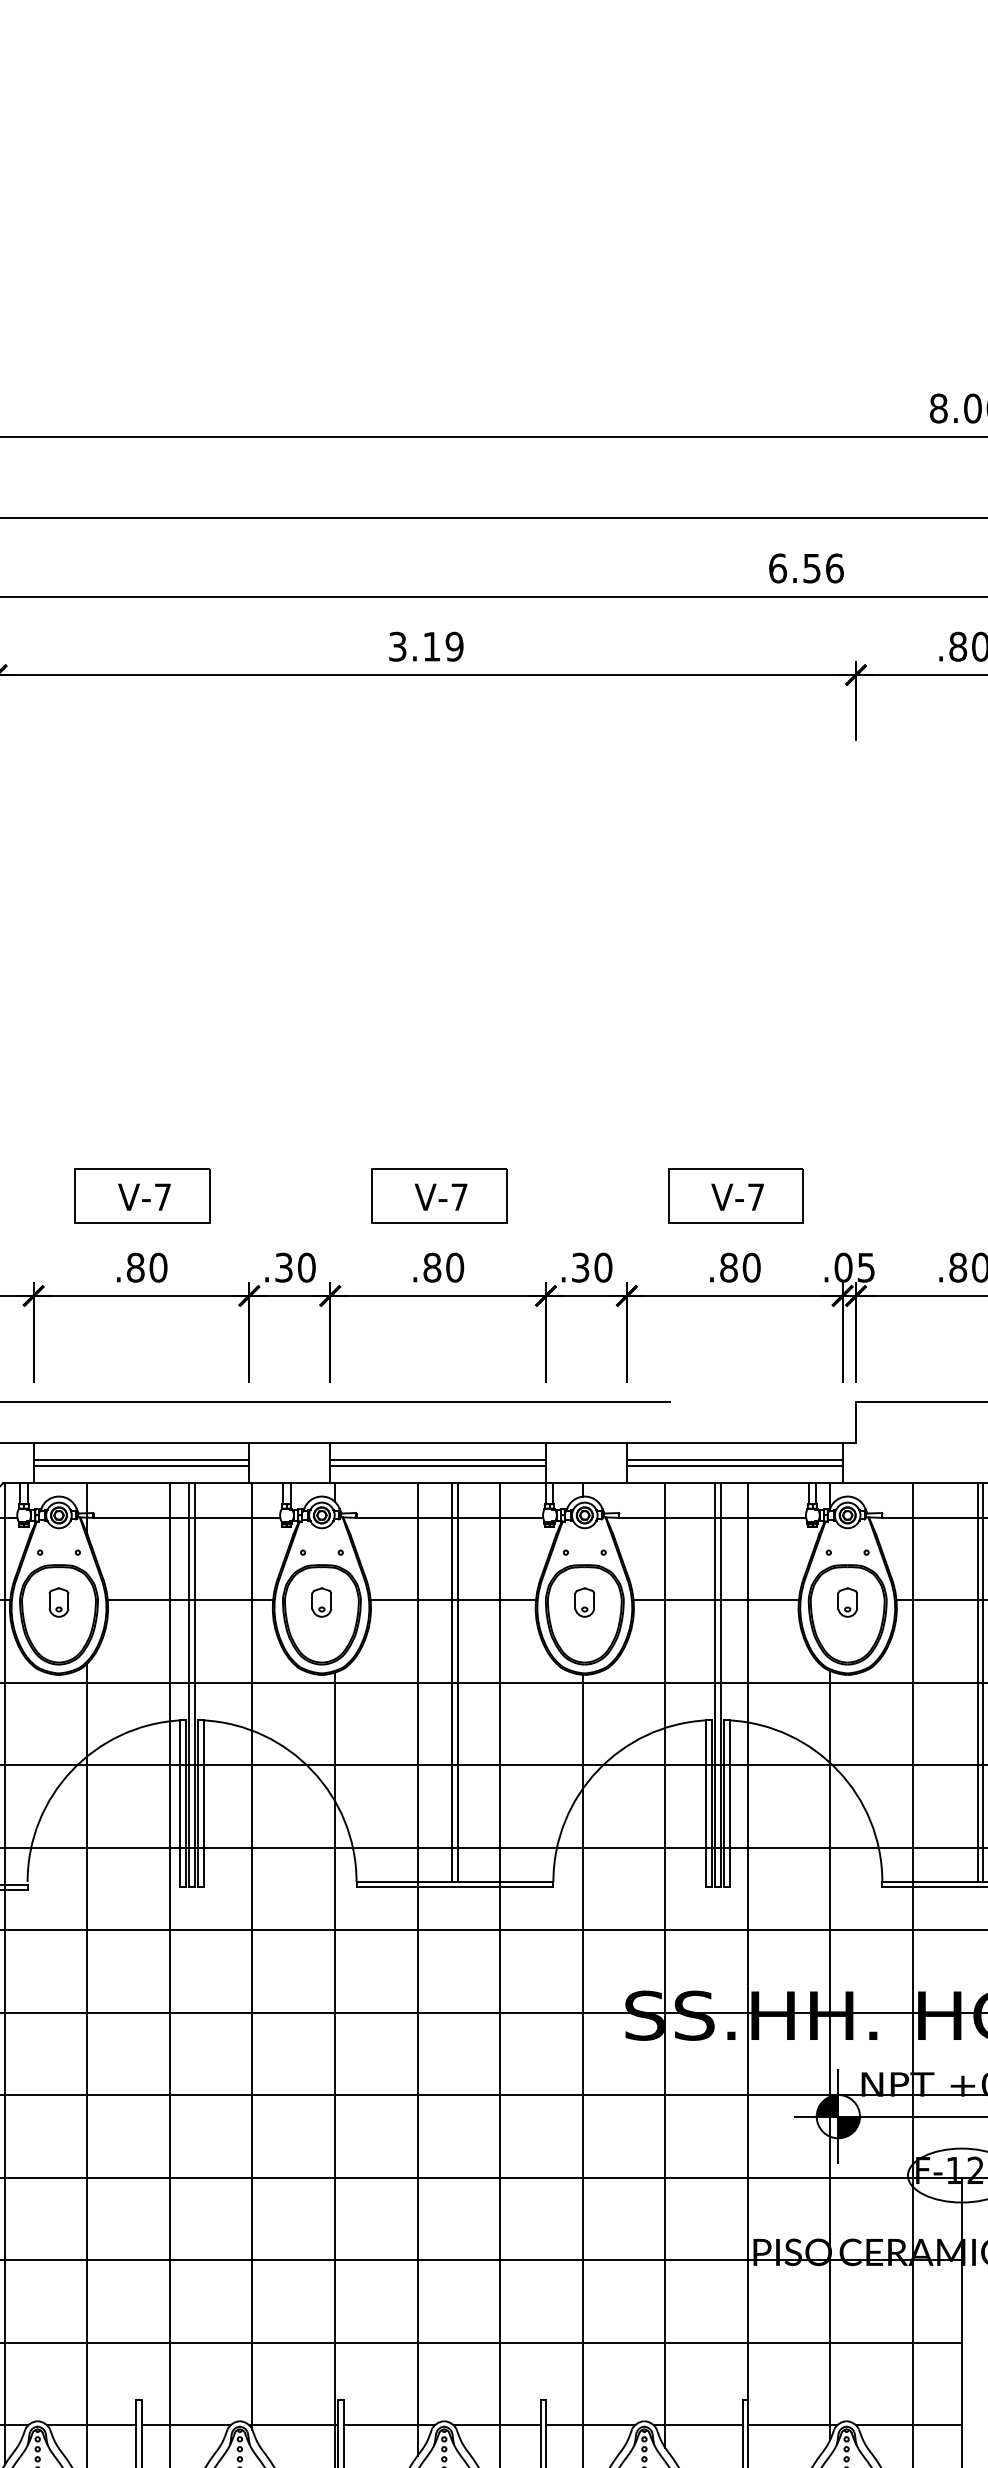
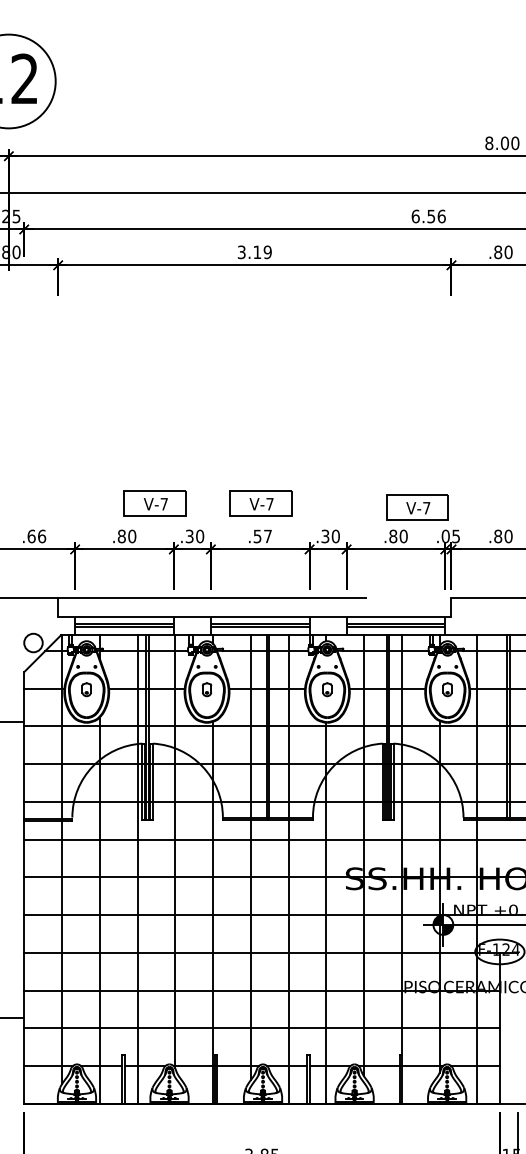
part: (141, 1195) -> (154, 503), moved
part: (735, 1195) -> (417, 507), moved
text: (443, 1267) -> (262, 536), .80 -> .57

